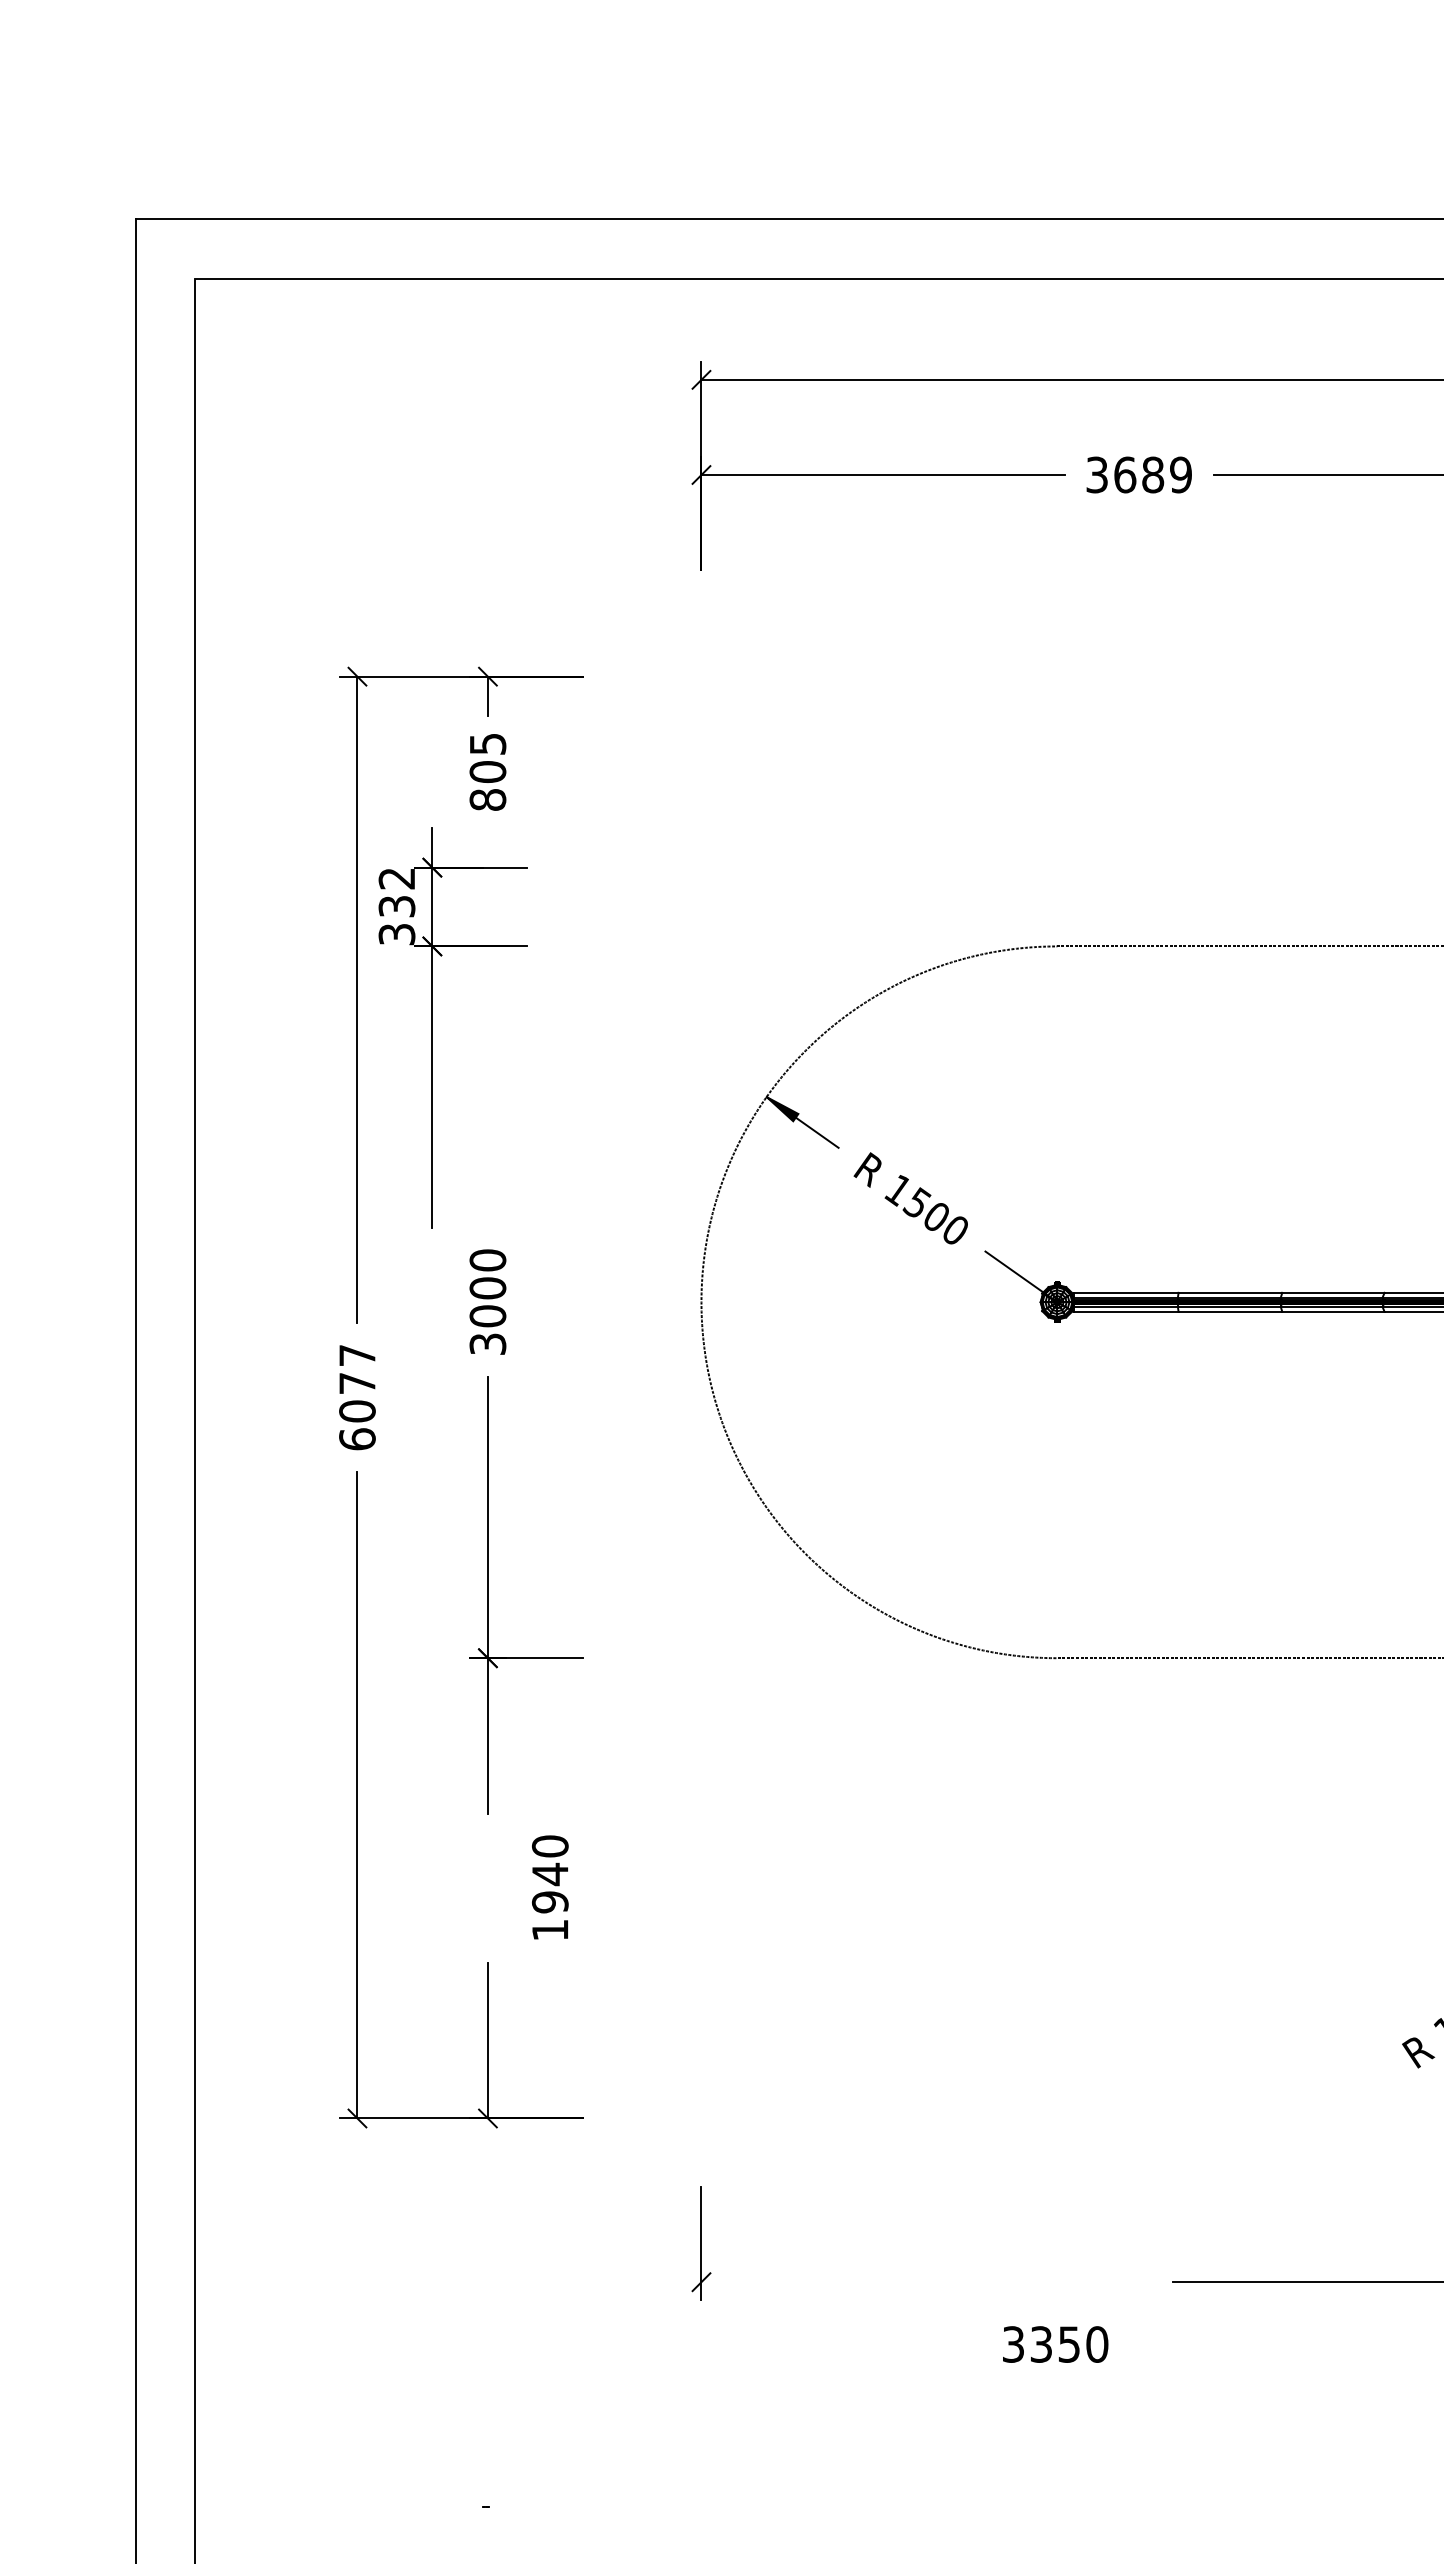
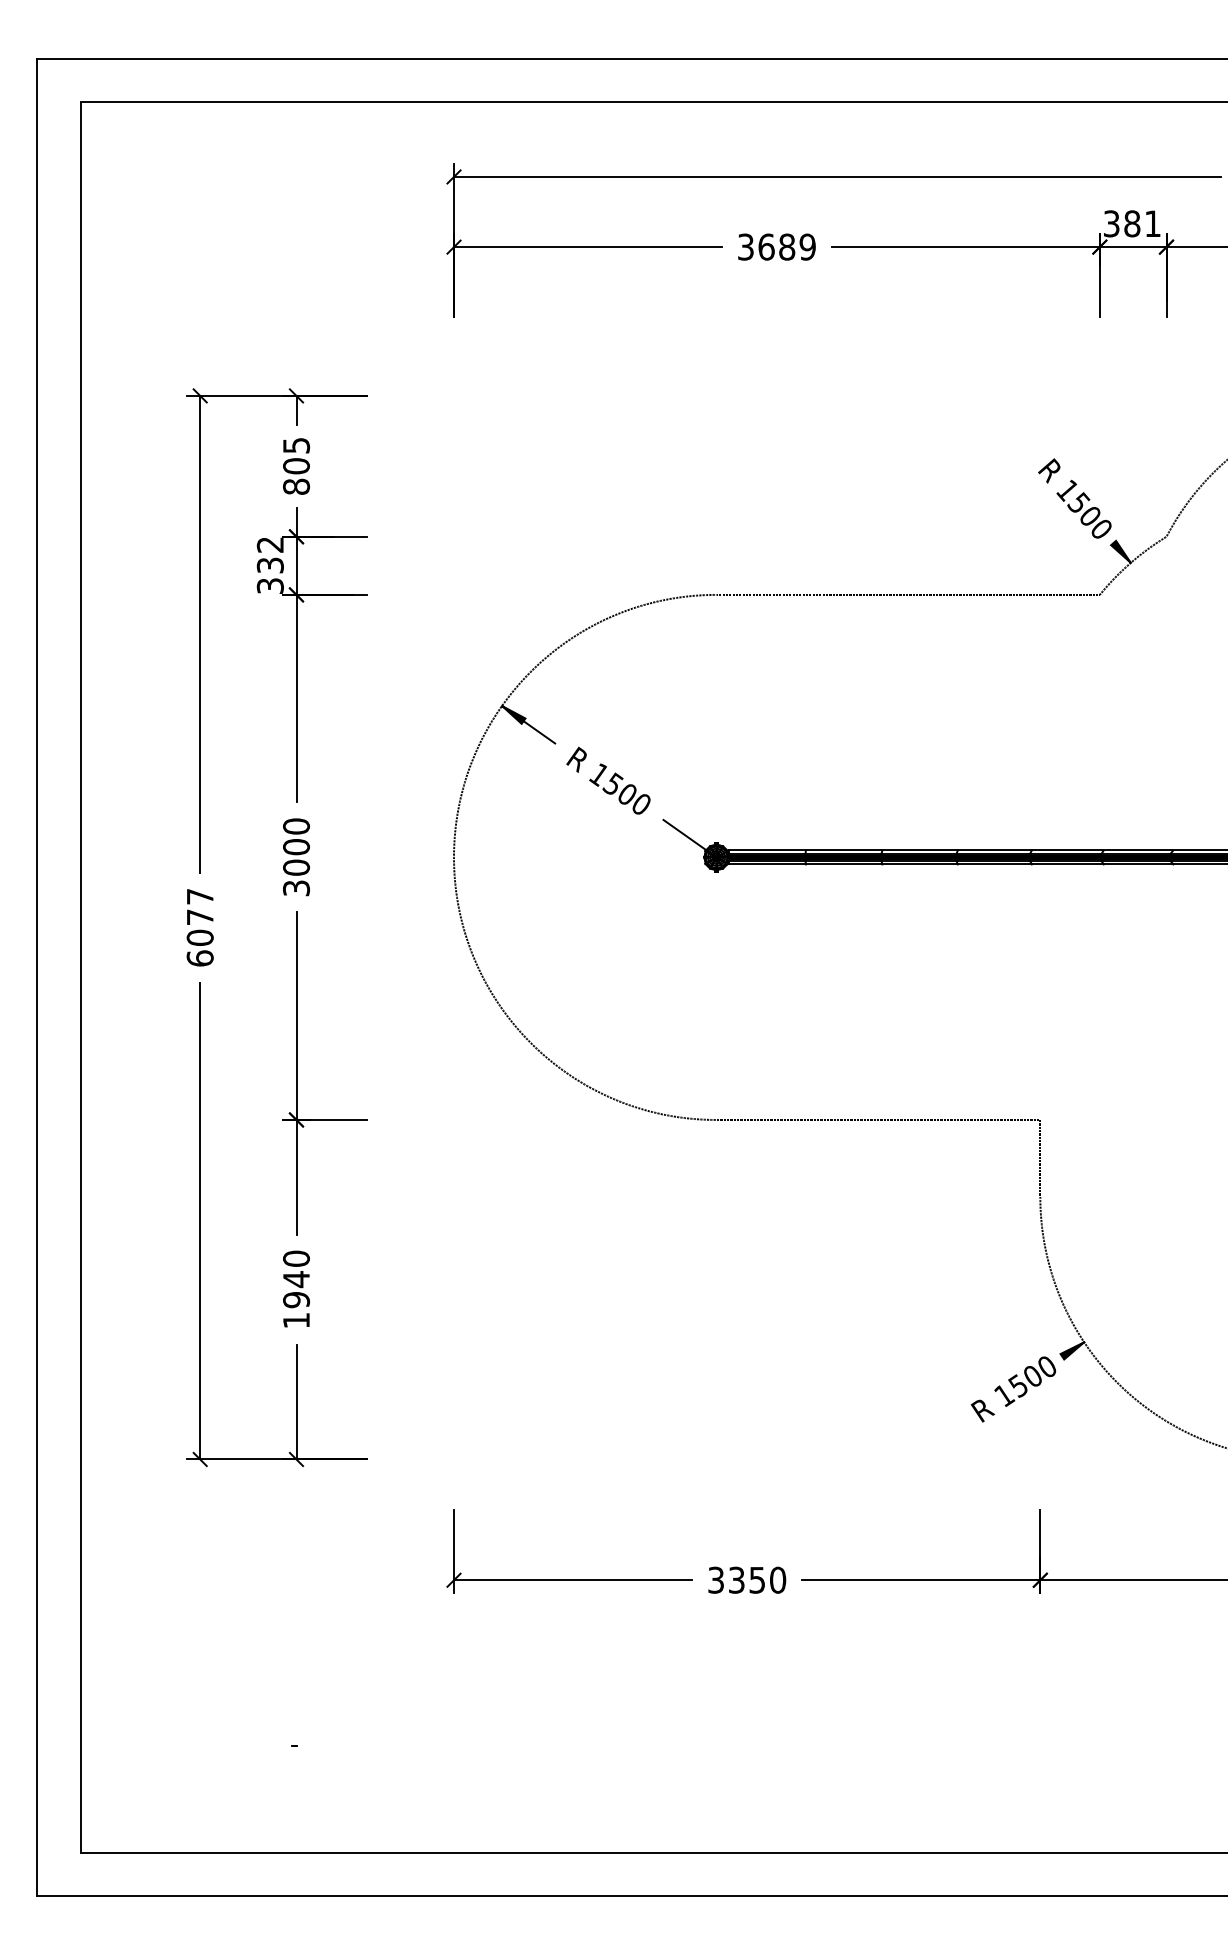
part: (433, 1027) -> (297, 654), moved
text: (550, 1886) -> (296, 1288), moved
line: (863, 2282) -> (573, 1580), added
text: (1055, 2343) -> (747, 1579), moved

